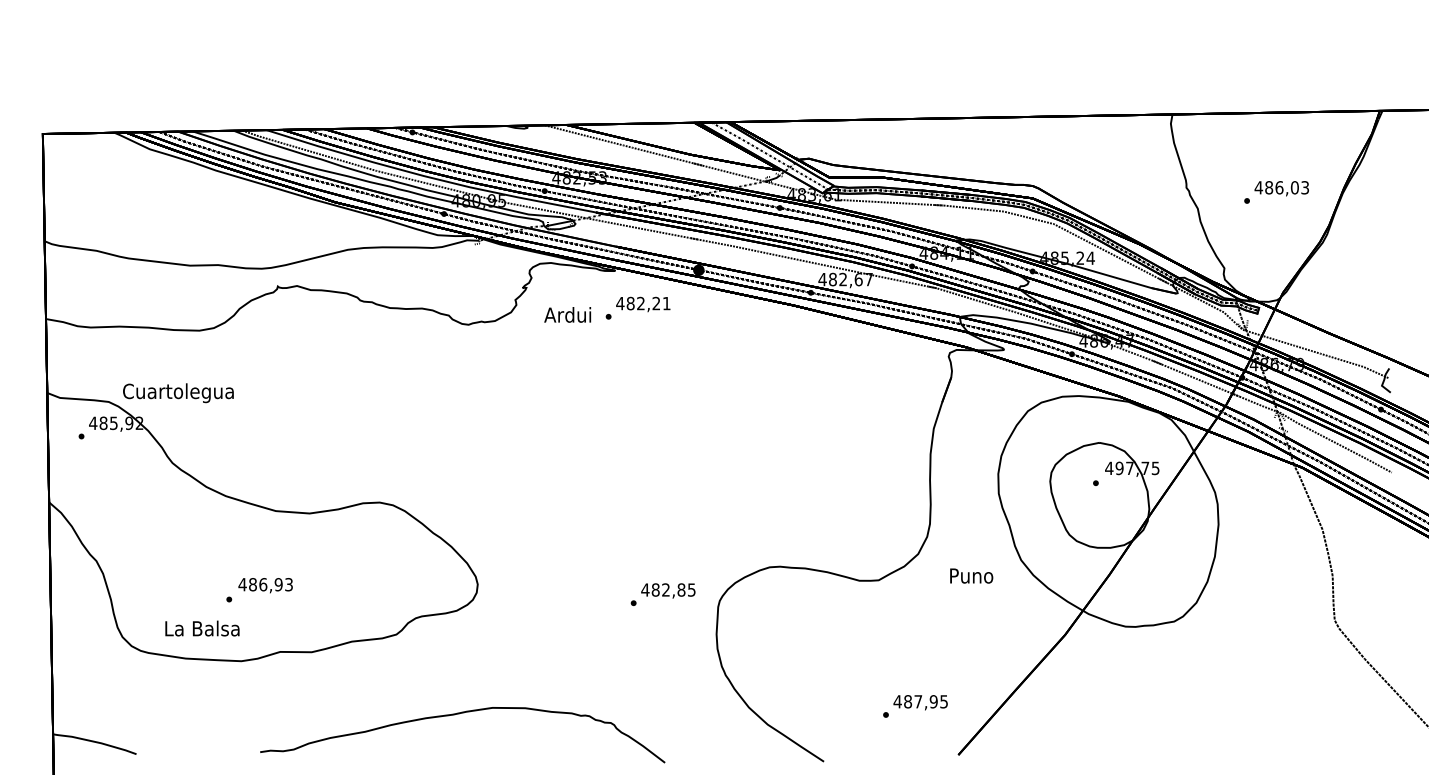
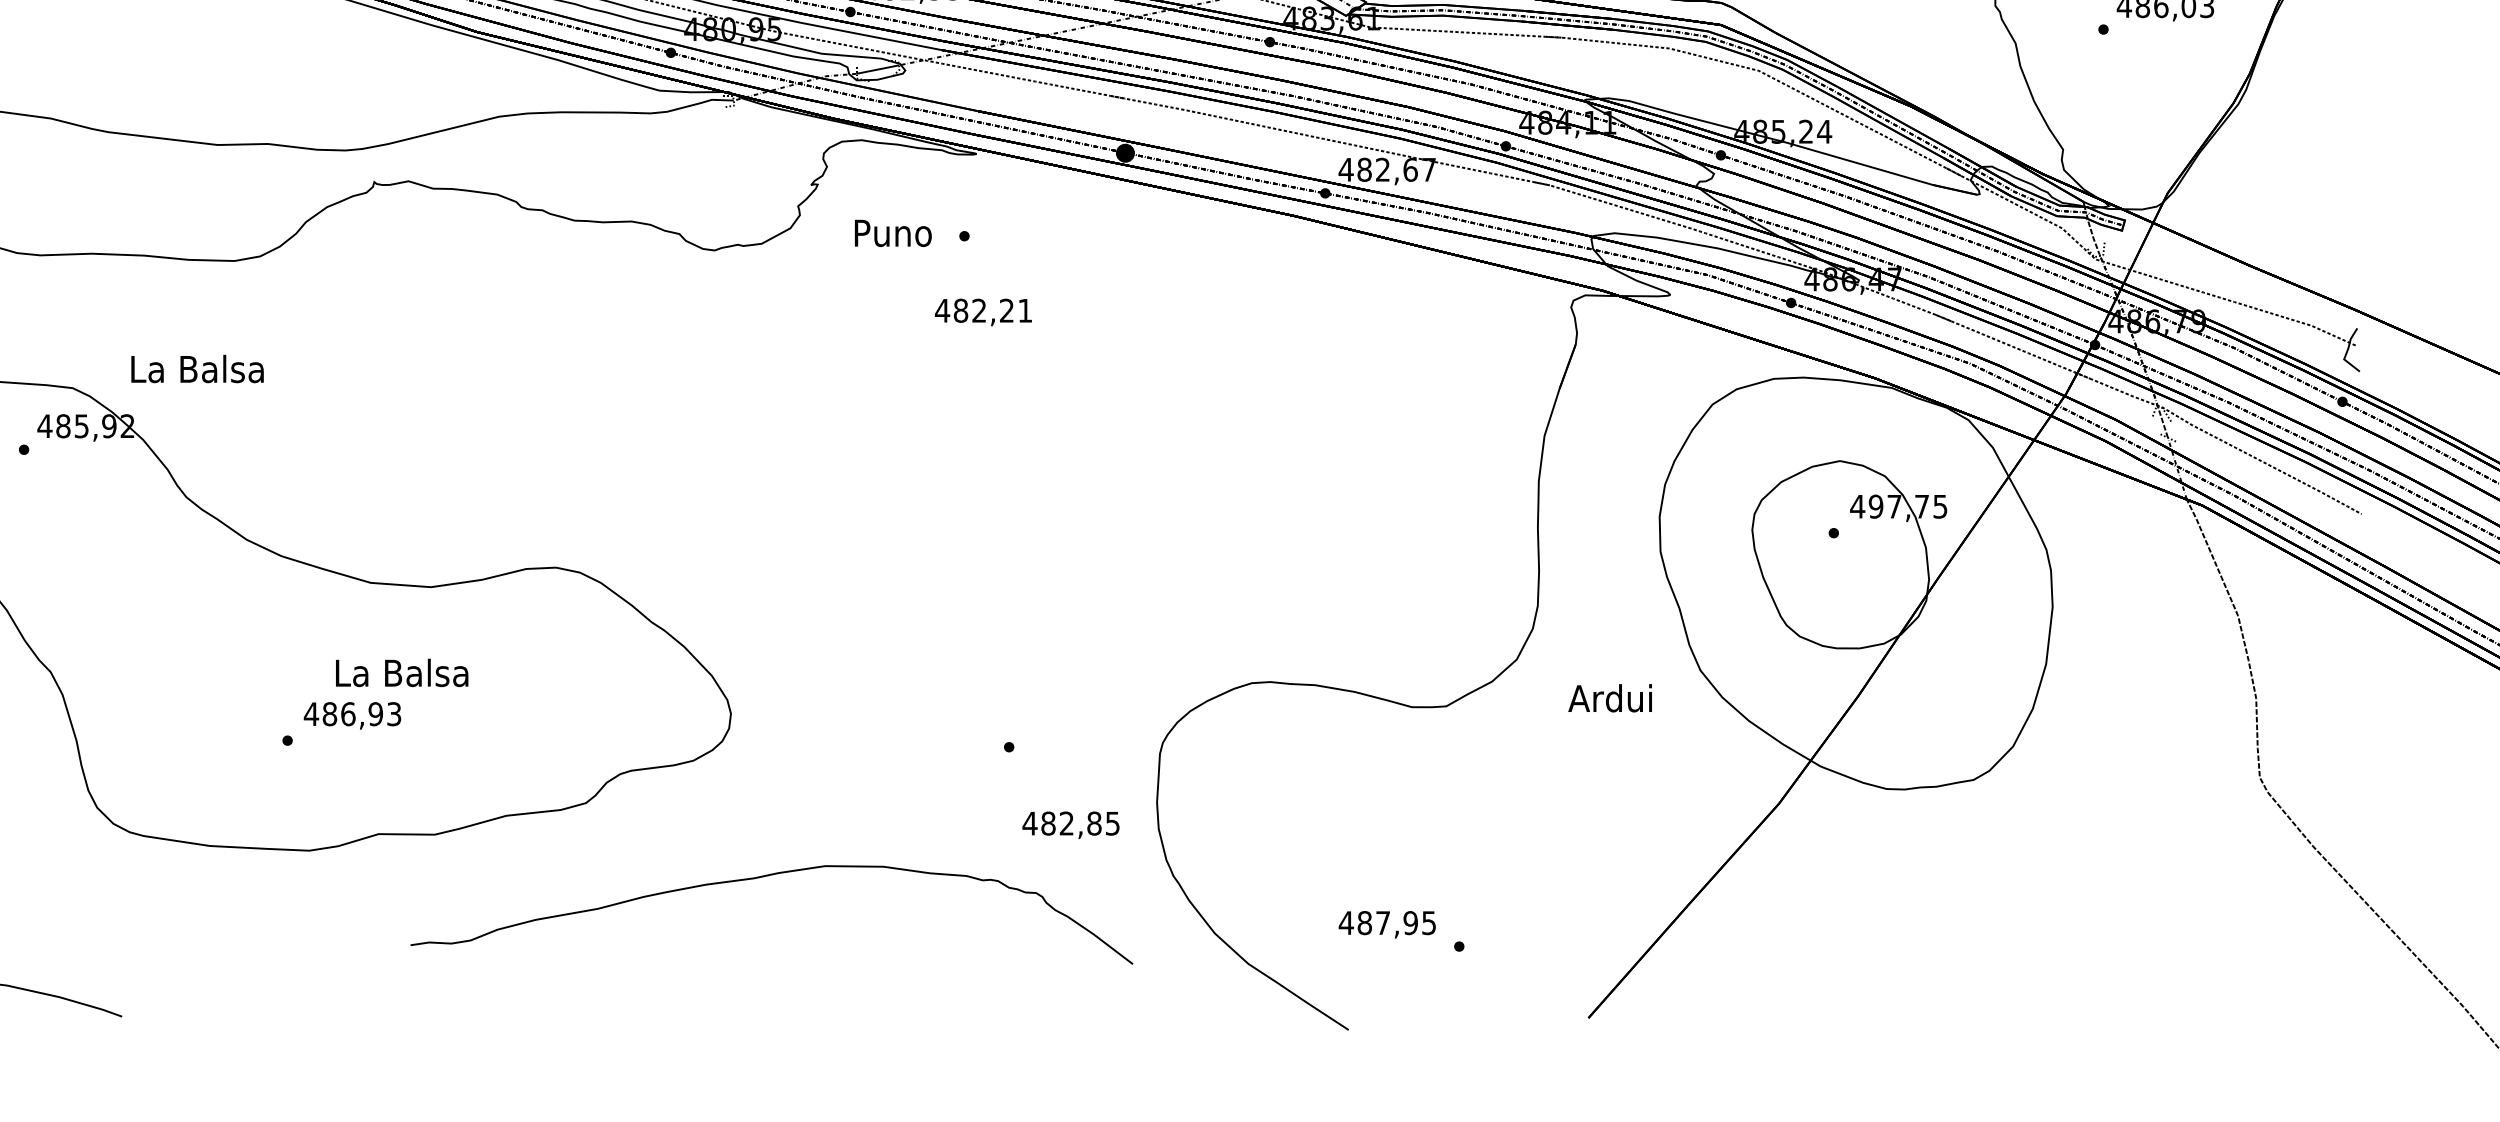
text: (643, 304) -> (983, 312), moved
text: (567, 314) -> (891, 232), Ardui -> Puno
text: (178, 393) -> (197, 373), Cuartolegua -> La Balsa
text: (970, 575) -> (1610, 697), Puno -> Ardui
text: (668, 590) -> (1071, 824), moved
text: (202, 628) -> (402, 672), moved
text: (920, 702) -> (1387, 924), moved
curve: (459, 714) -> (766, 877), moved

